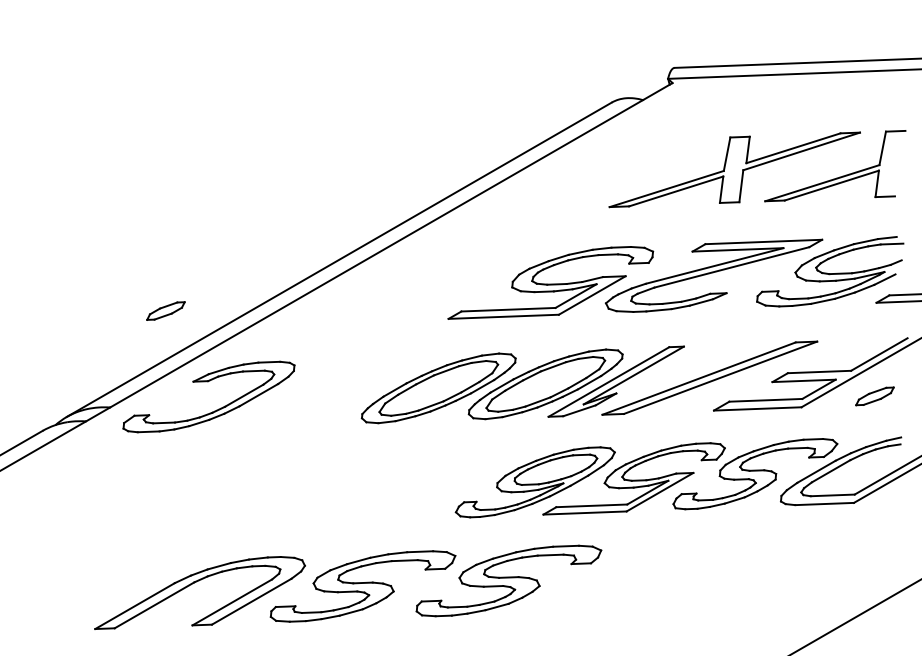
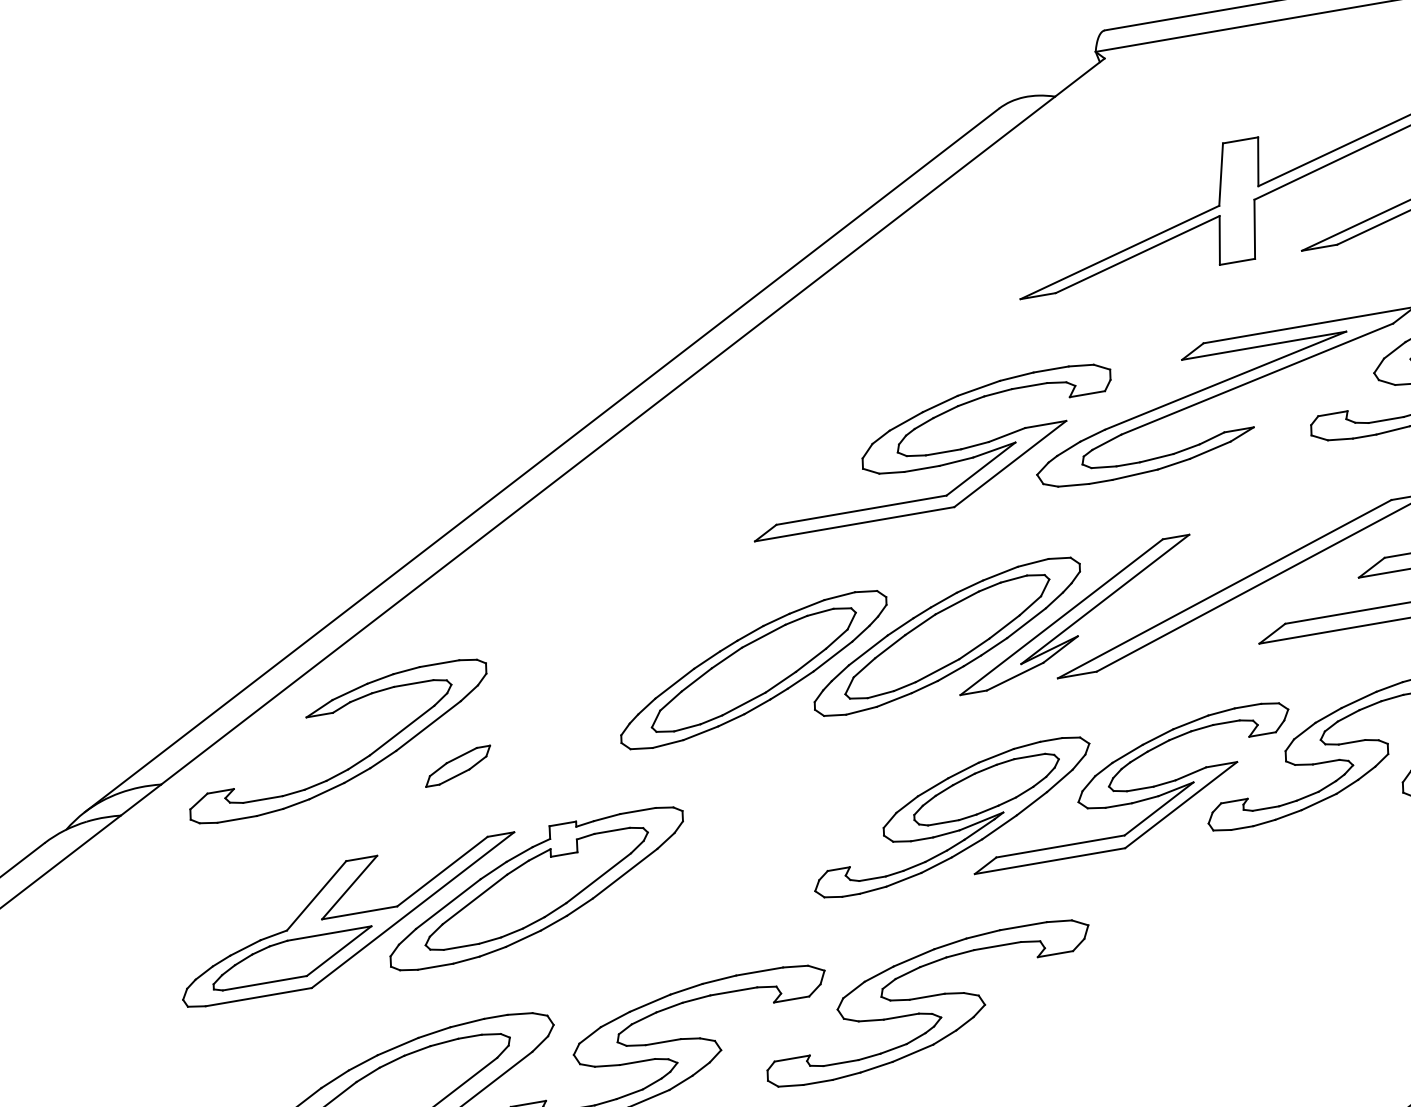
part: (165, 310) -> (457, 765), moved
part: (248, 492) -> (433, 905), added

